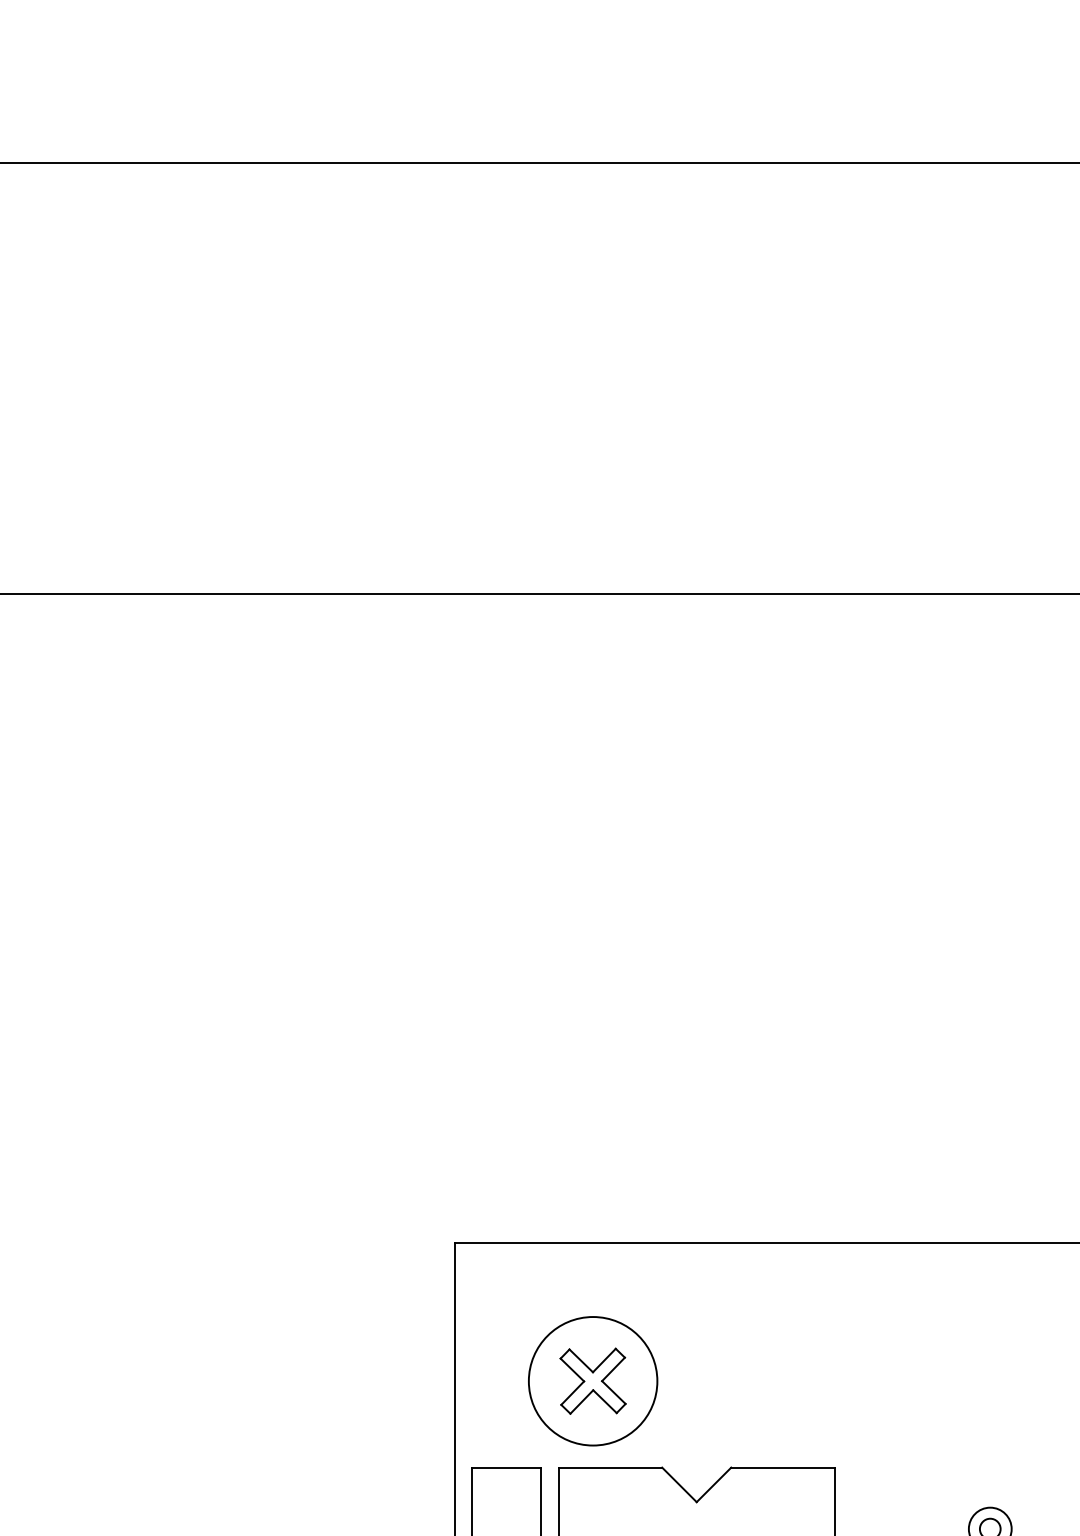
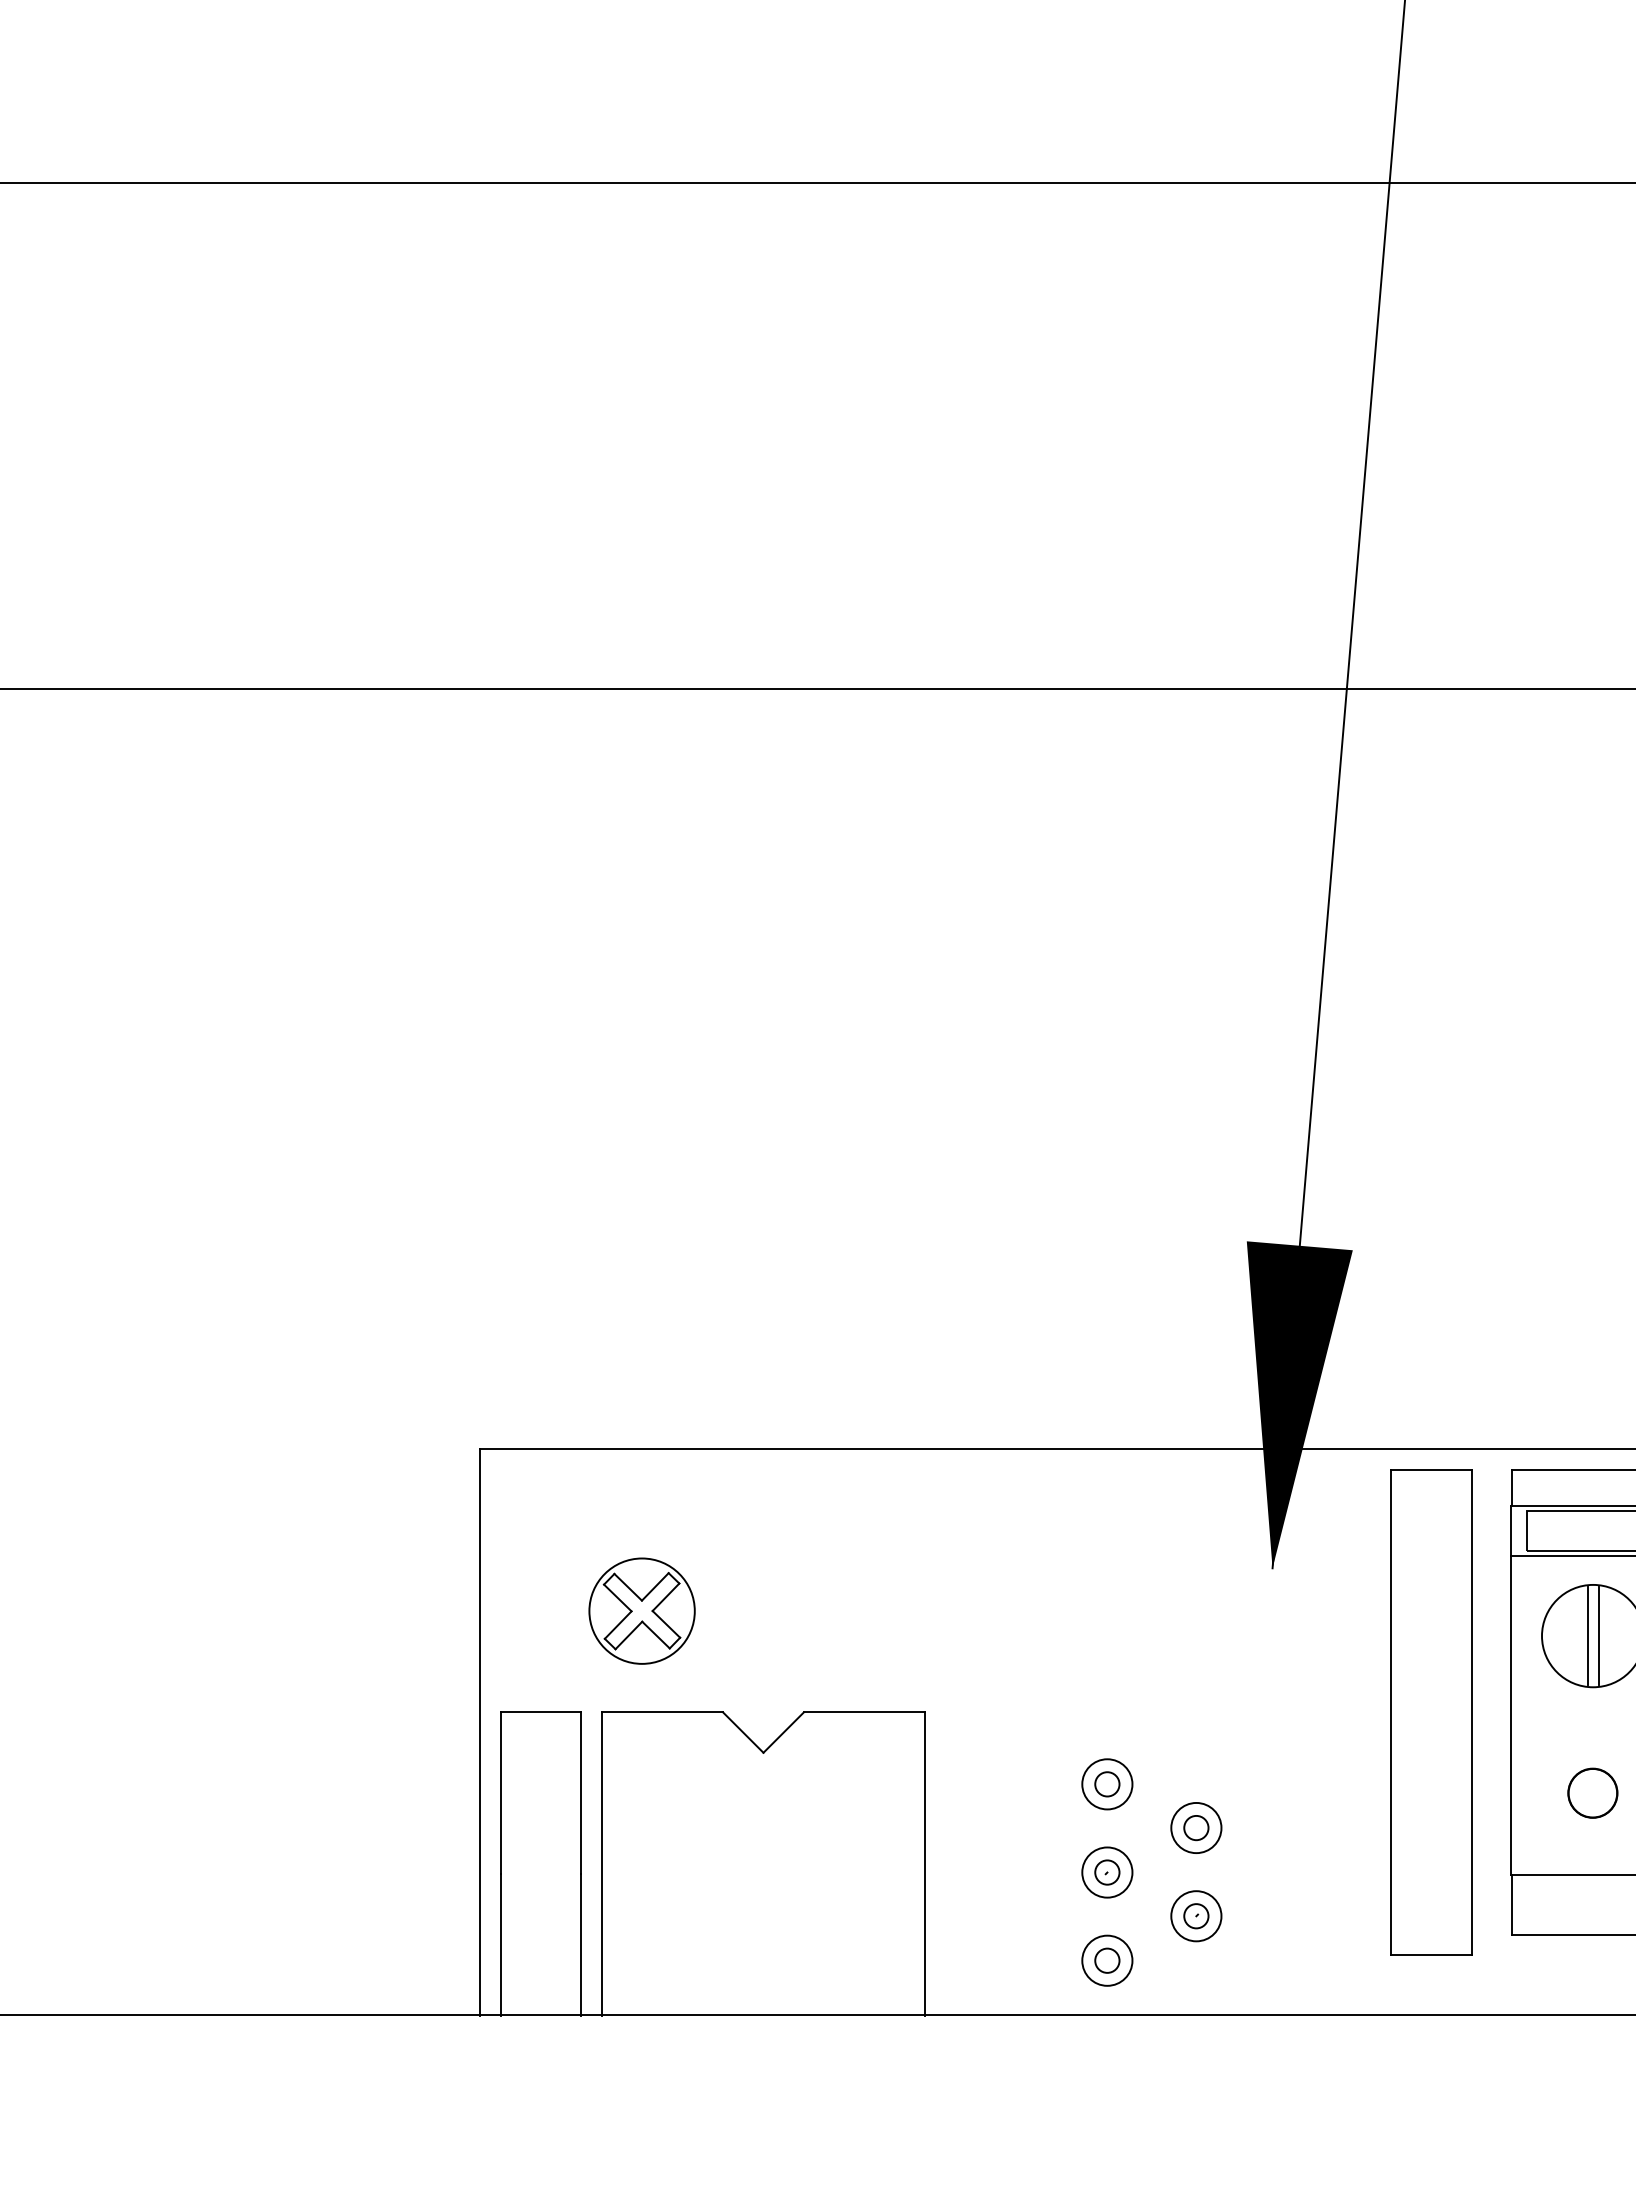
circle: (592, 1380) -> (641, 1610), size x0.7

